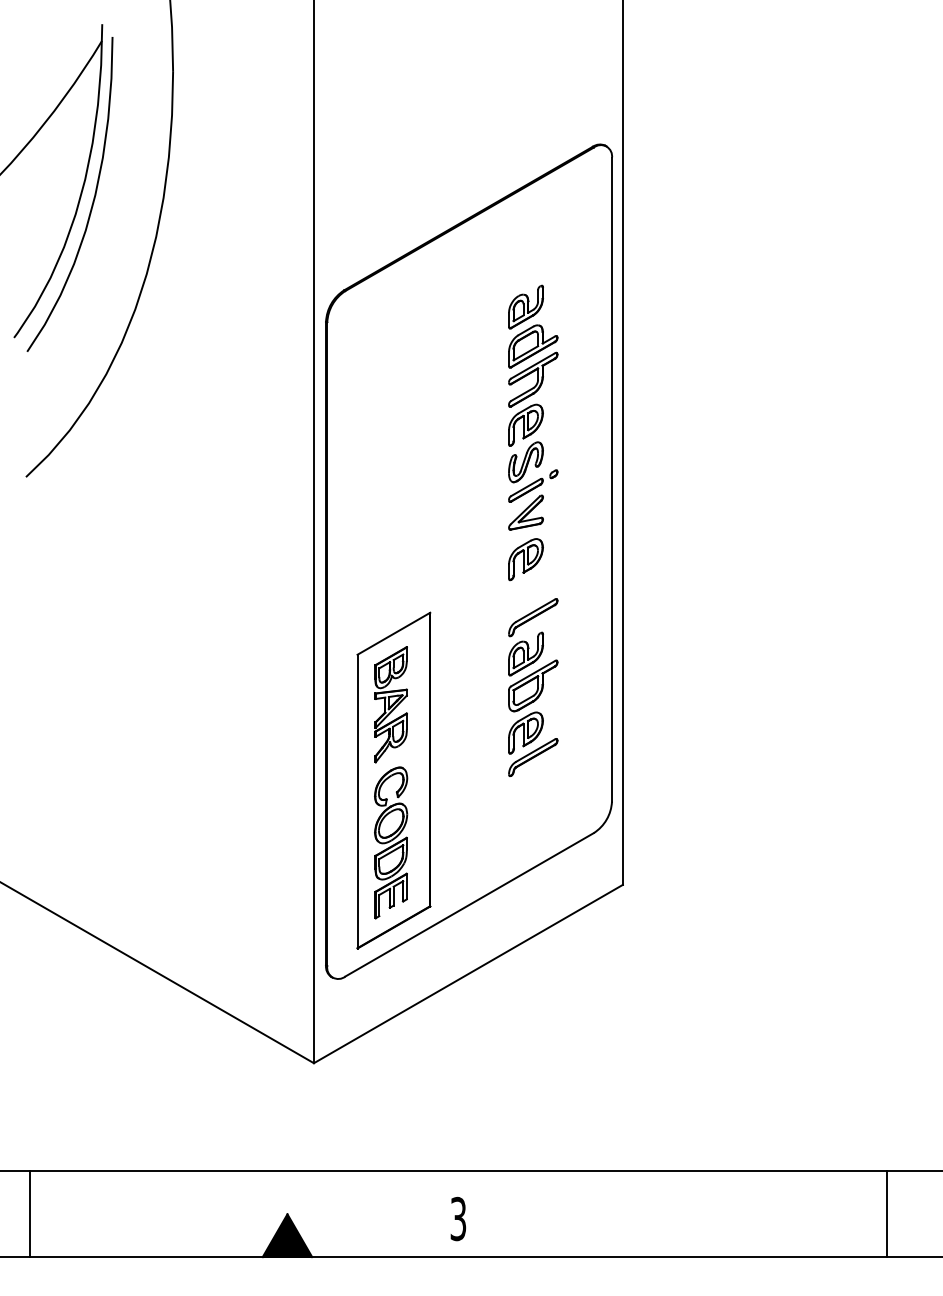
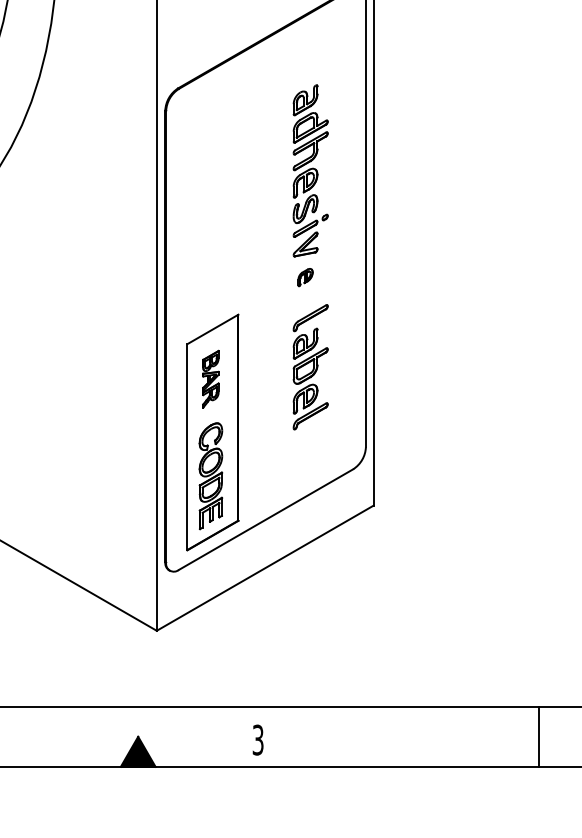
part: (525, 559) -> (305, 277), size x0.6
part: (390, 704) -> (210, 379), size x0.7
line: (887, 1214) -> (538, 736), moved

